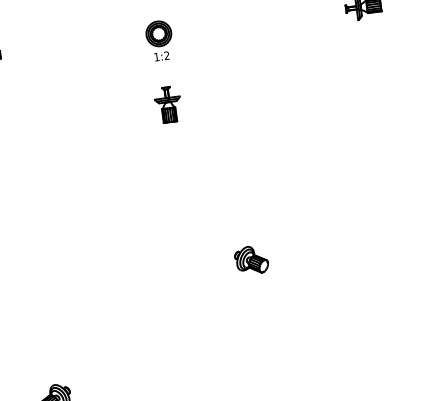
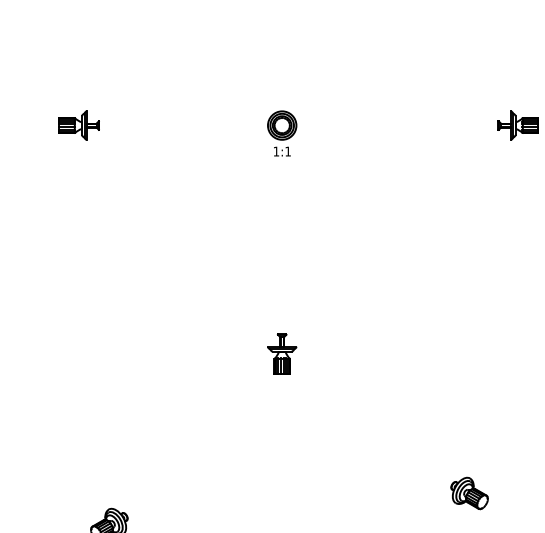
text: (166, 55) -> (287, 151), 1:2 -> 1:1
part: (168, 103) -> (282, 353), moved
part: (251, 260) -> (469, 493), moved

